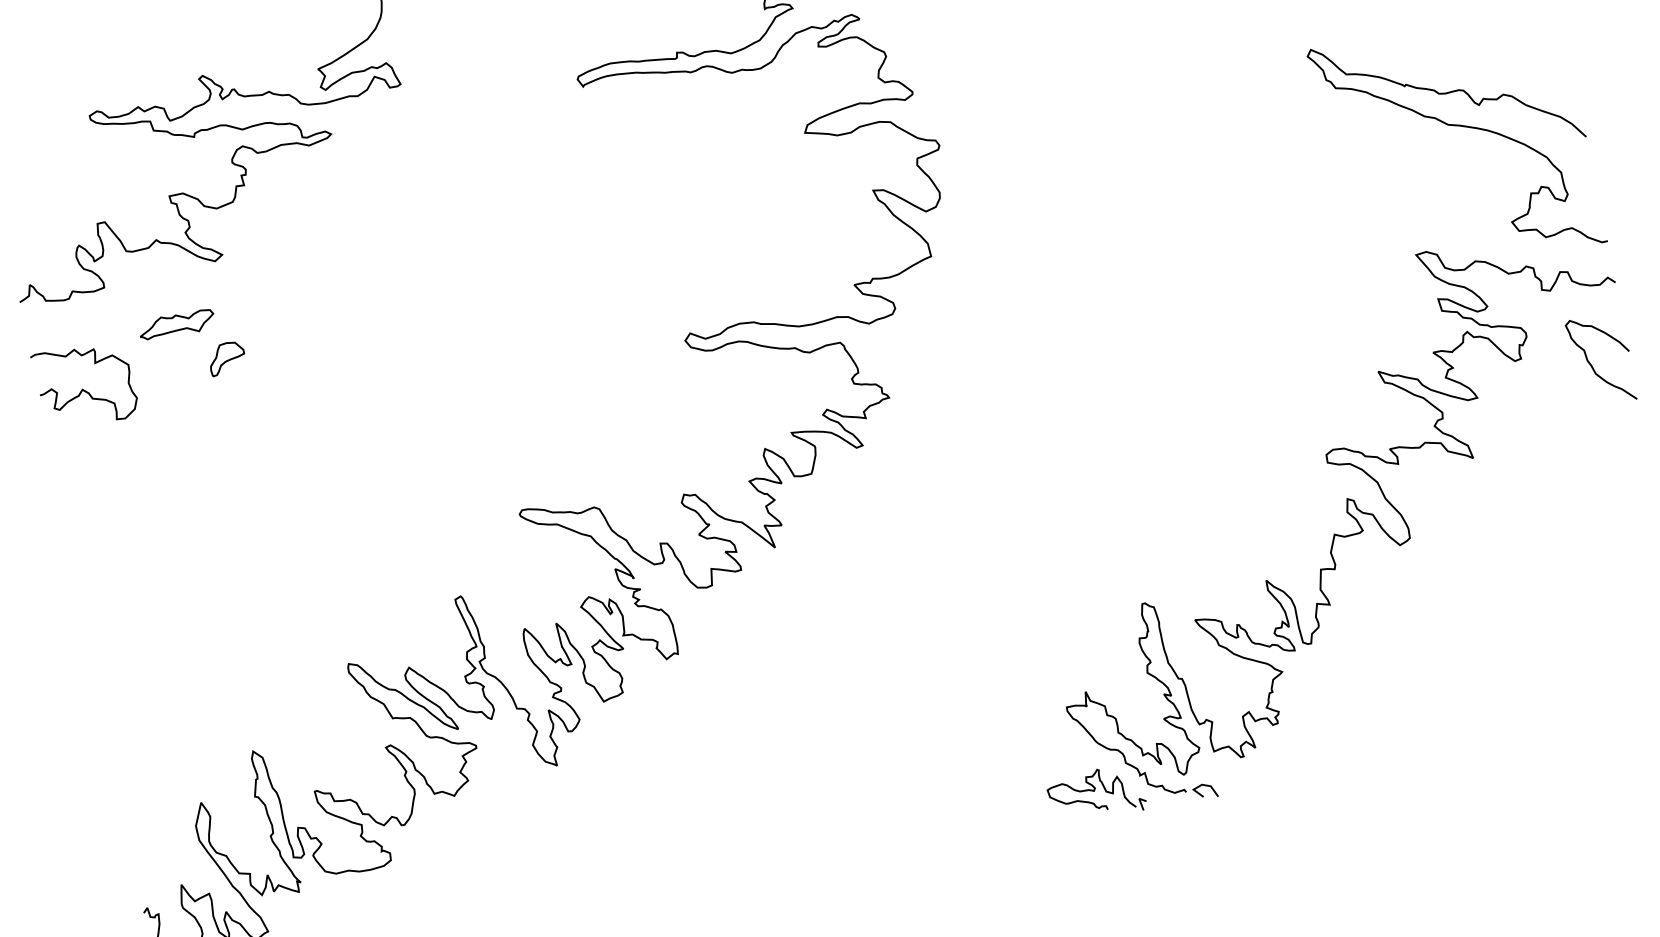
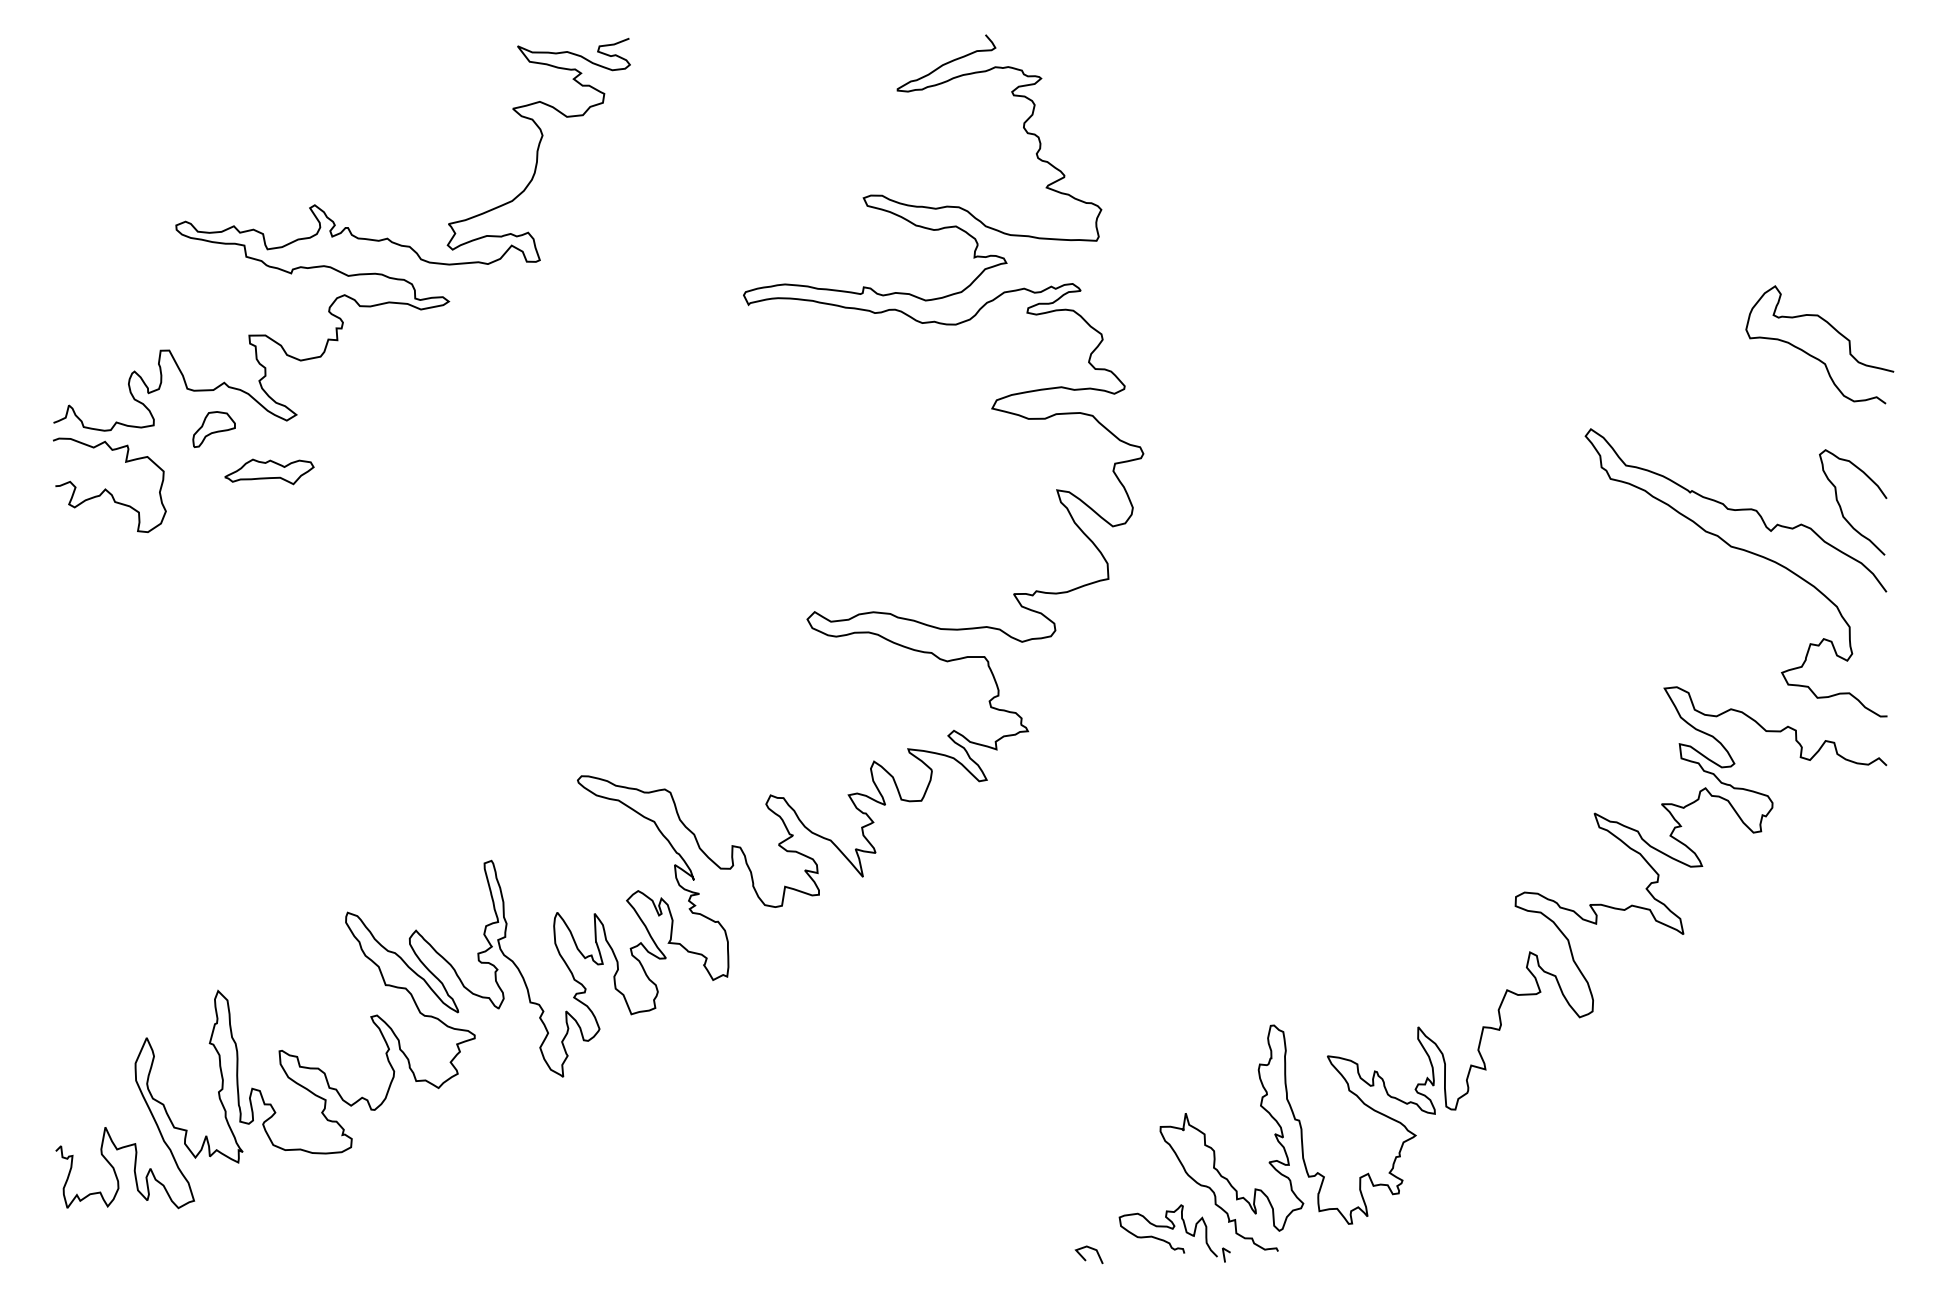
part: (176, 324) -> (269, 471), moved
part: (226, 358) -> (213, 429), moved
curve: (1592, 366) -> (1841, 507), moved
curve: (82, 388) -> (105, 488), moved
line: (1201, 794) -> (1084, 1257), moved

